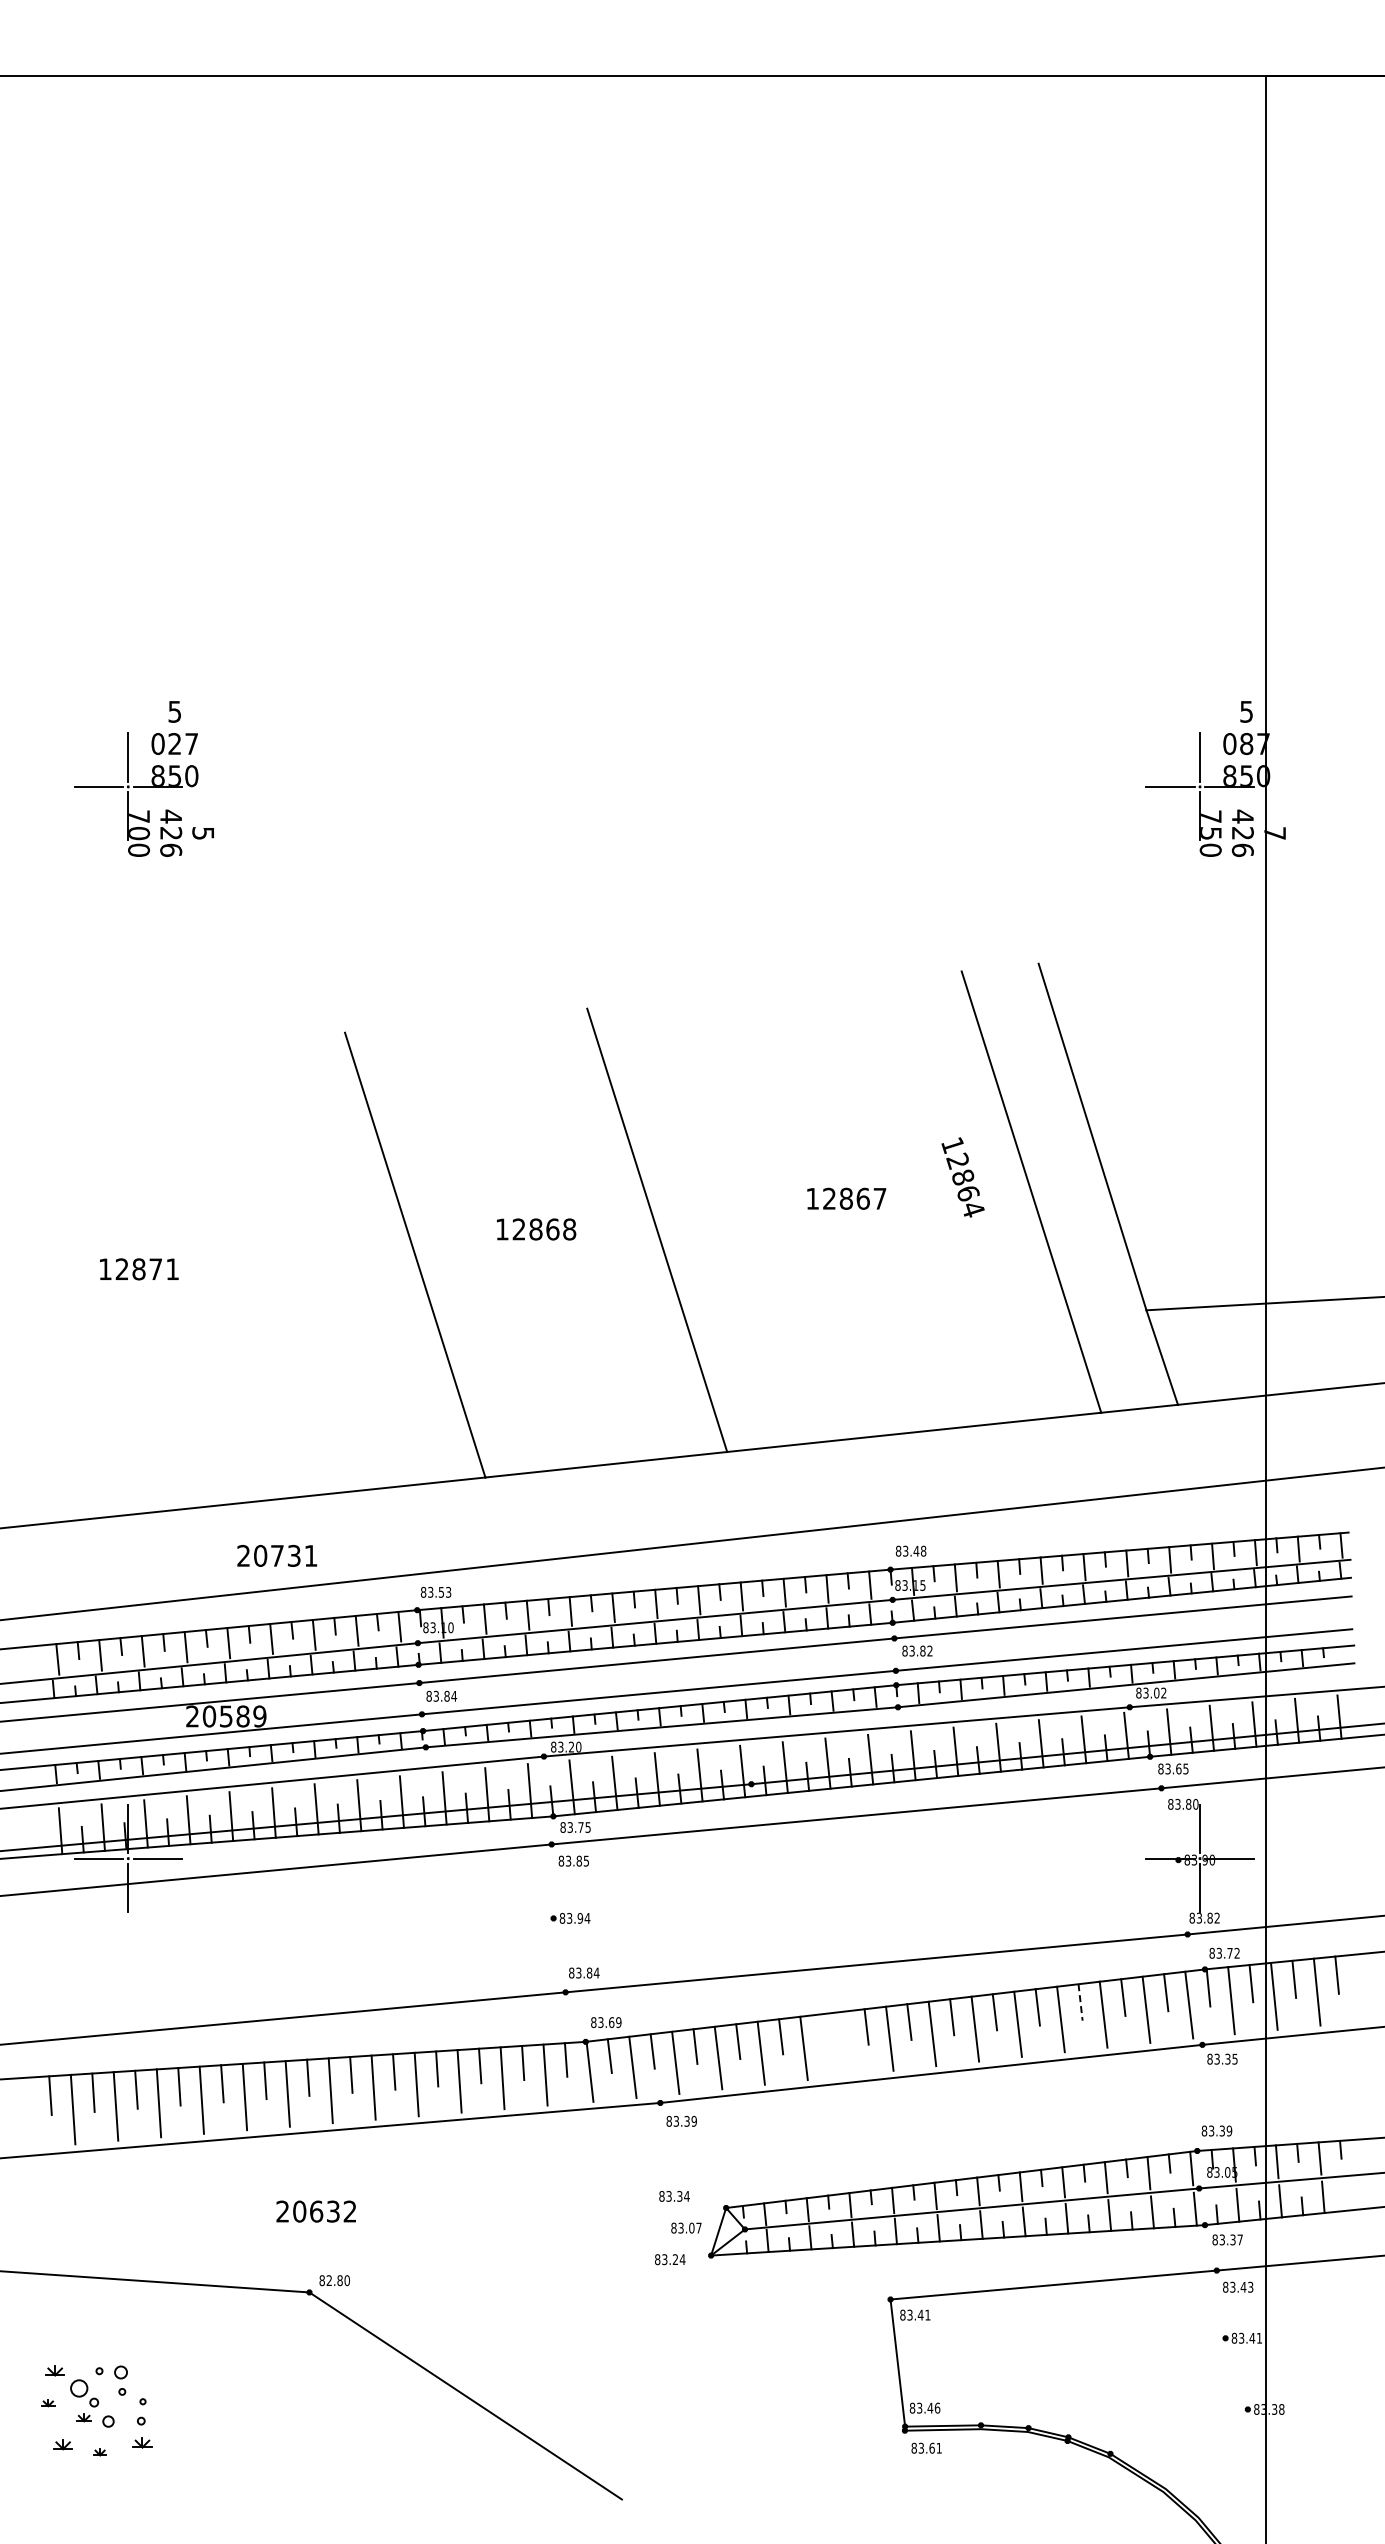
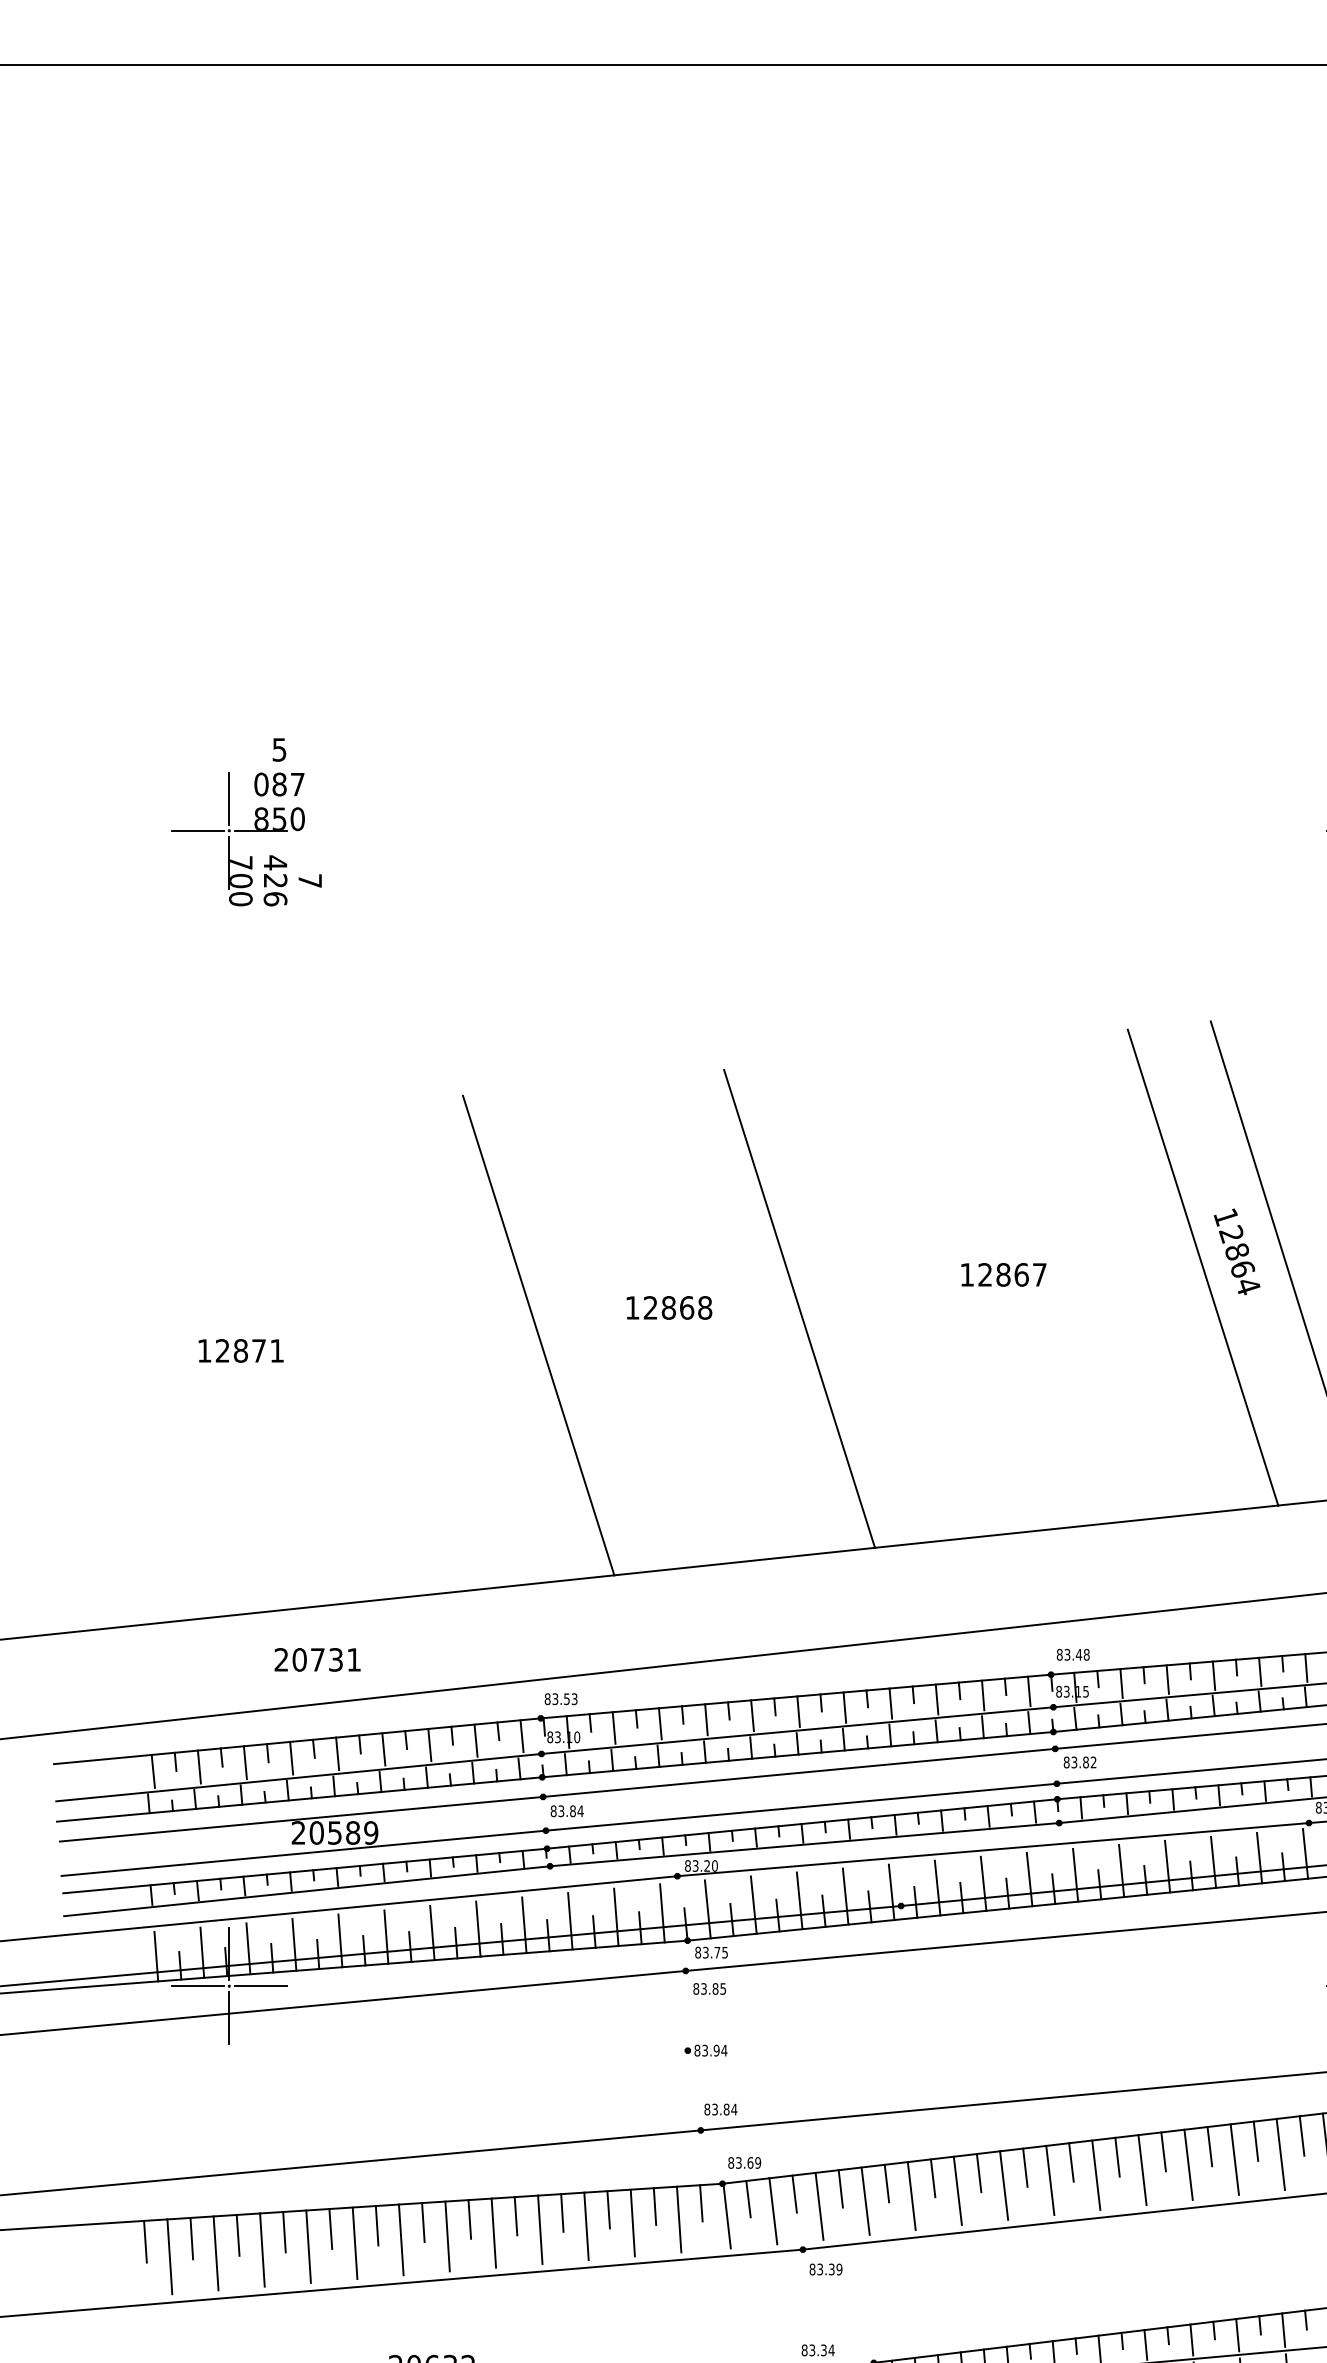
text: (174, 744) -> (279, 785), 027 -> 087
text: (202, 833) -> (309, 881), 5 -> 7
text: (962, 1177) -> (1236, 1251), moved
text: (277, 1555) -> (317, 1659), moved
line: (1080, 2002) -> (1255, 2141), dashed -> solid
line: (823, 2031) -> (978, 2172), added
line: (846, 2043) -> (1003, 2185), added

